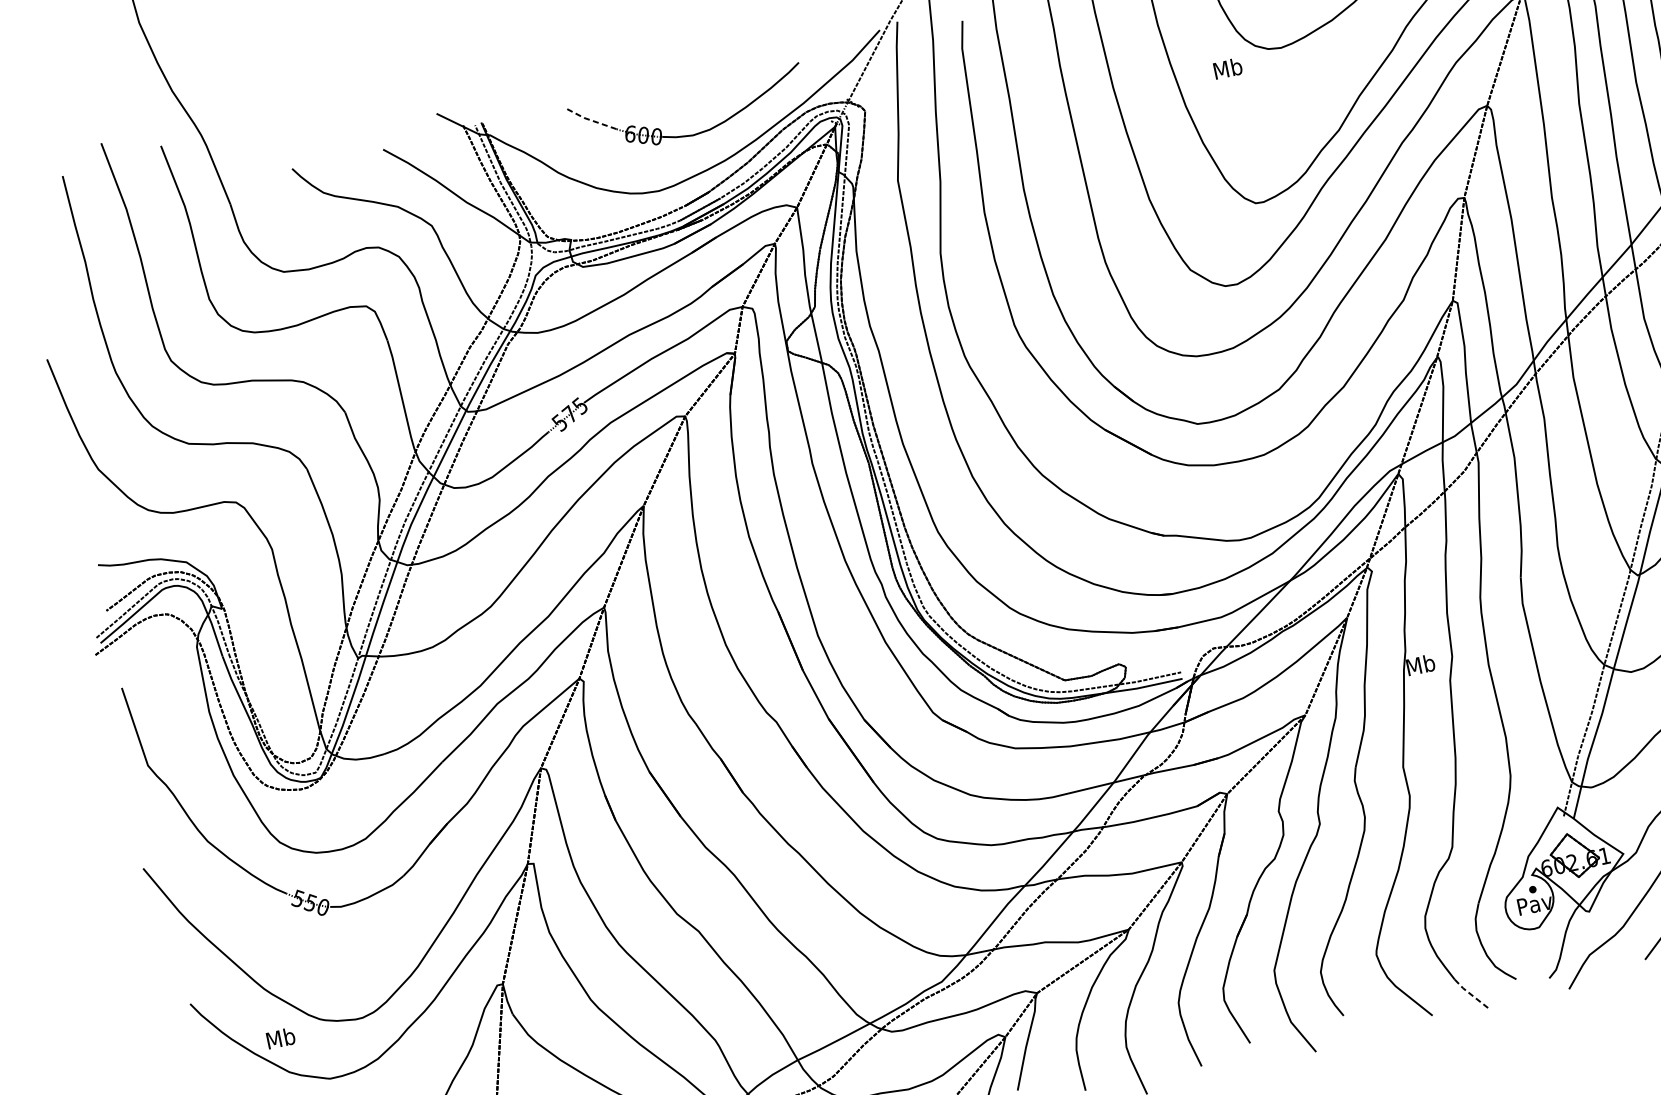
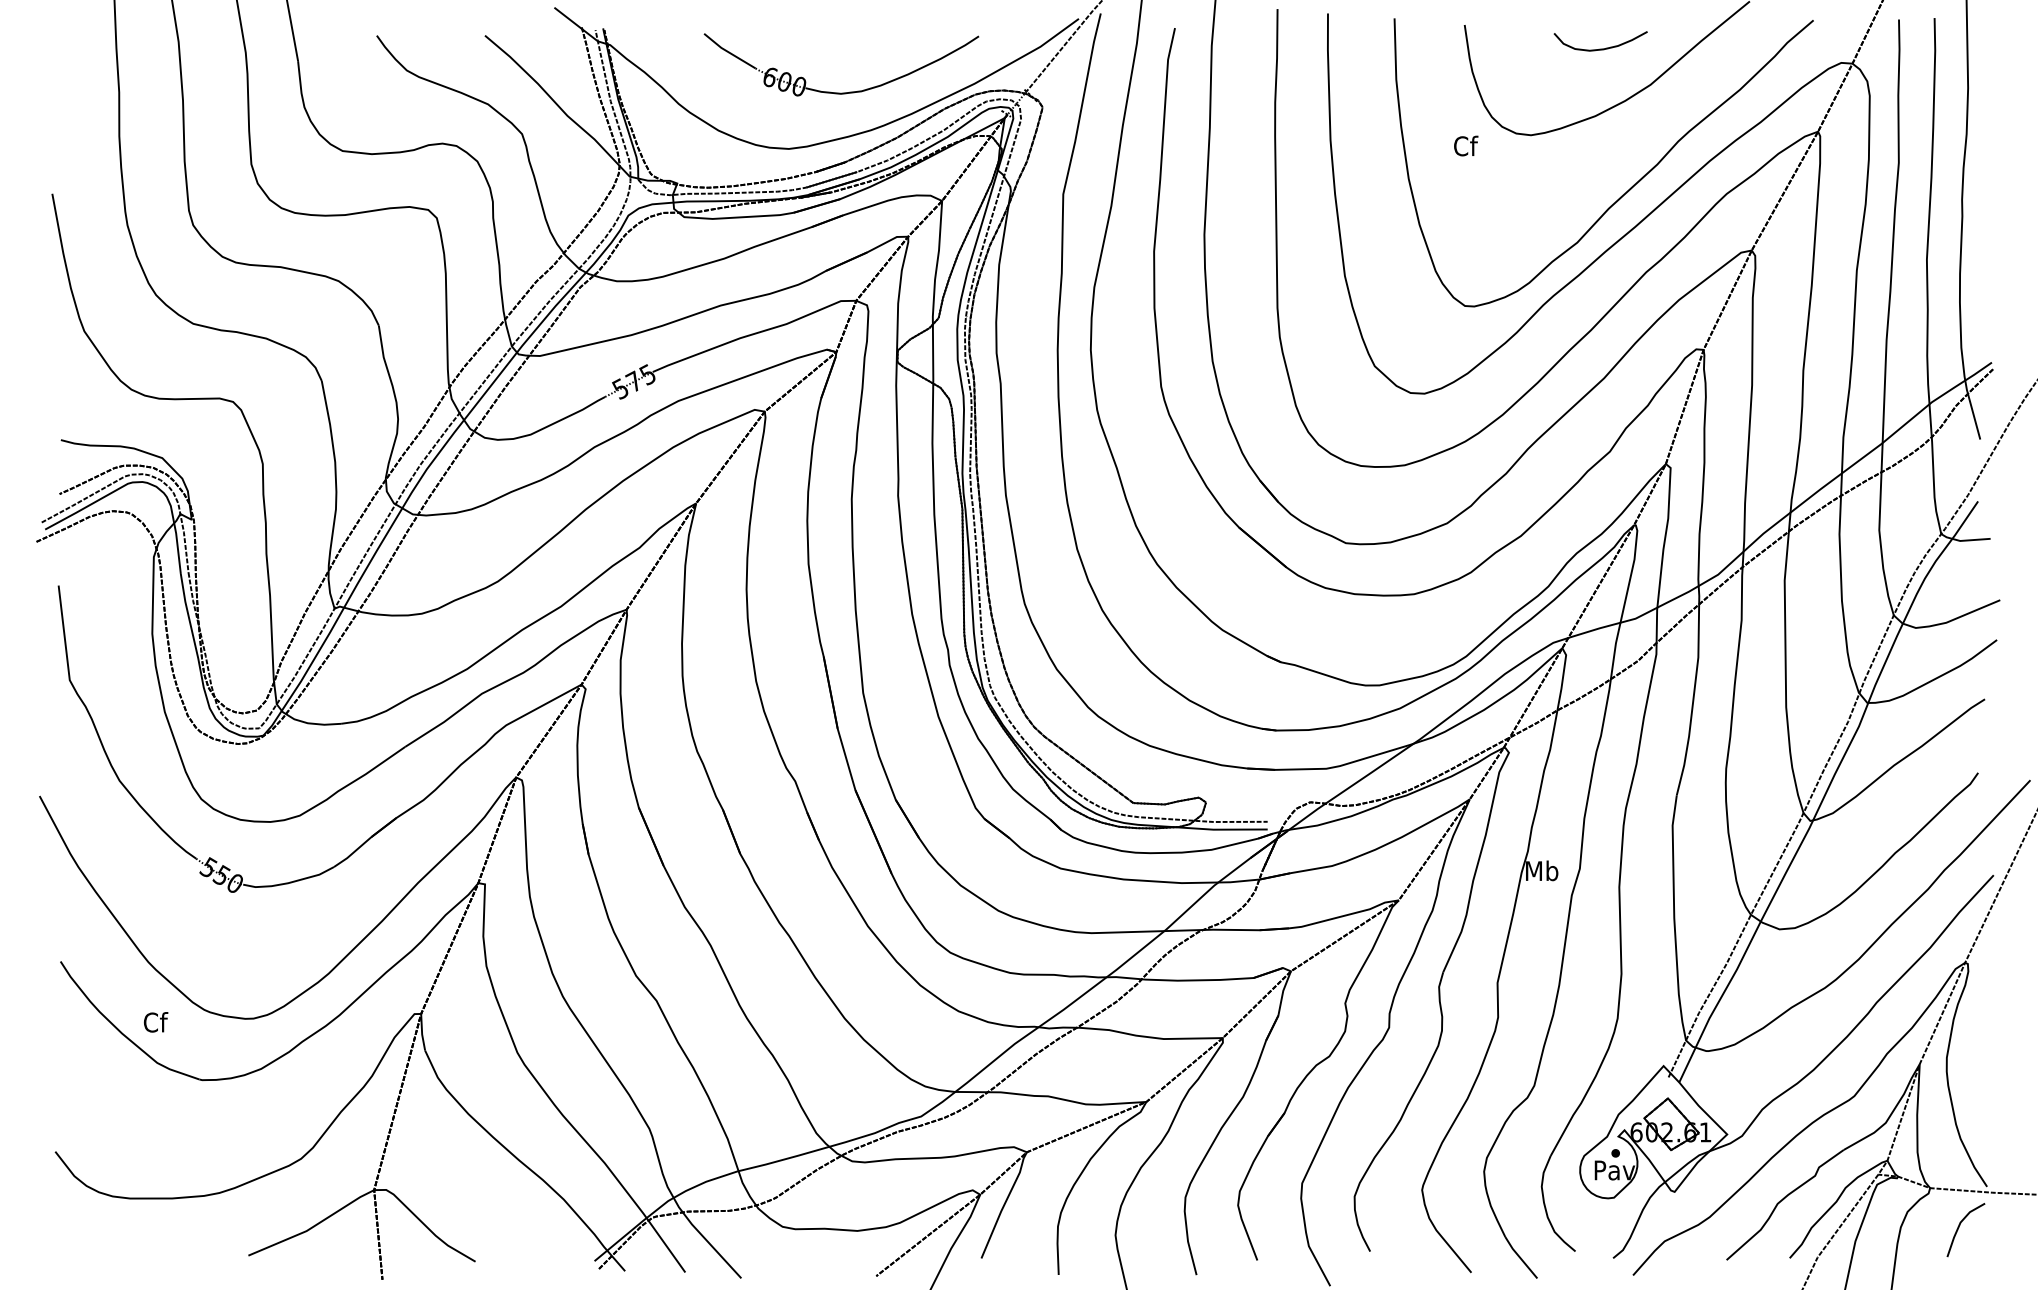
text: (1227, 68) -> (1465, 145), Mb -> Cf
line: (591, 120) -> (728, 52), dashed -> solid
line: (1471, 994) -> (1520, 1257), dashed -> solid
text: (280, 1038) -> (155, 1022), Mb -> Cf

